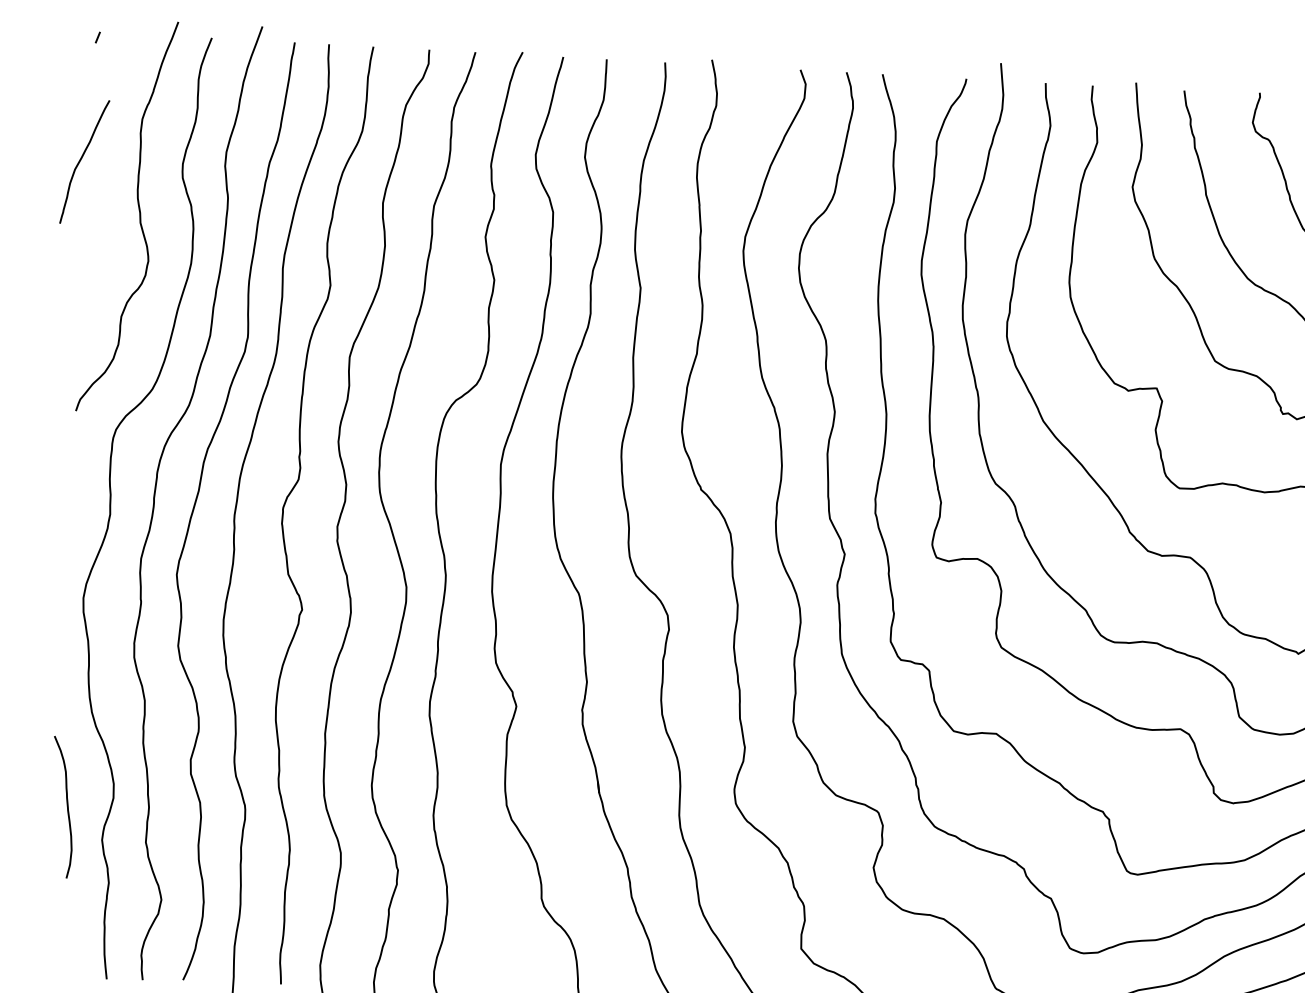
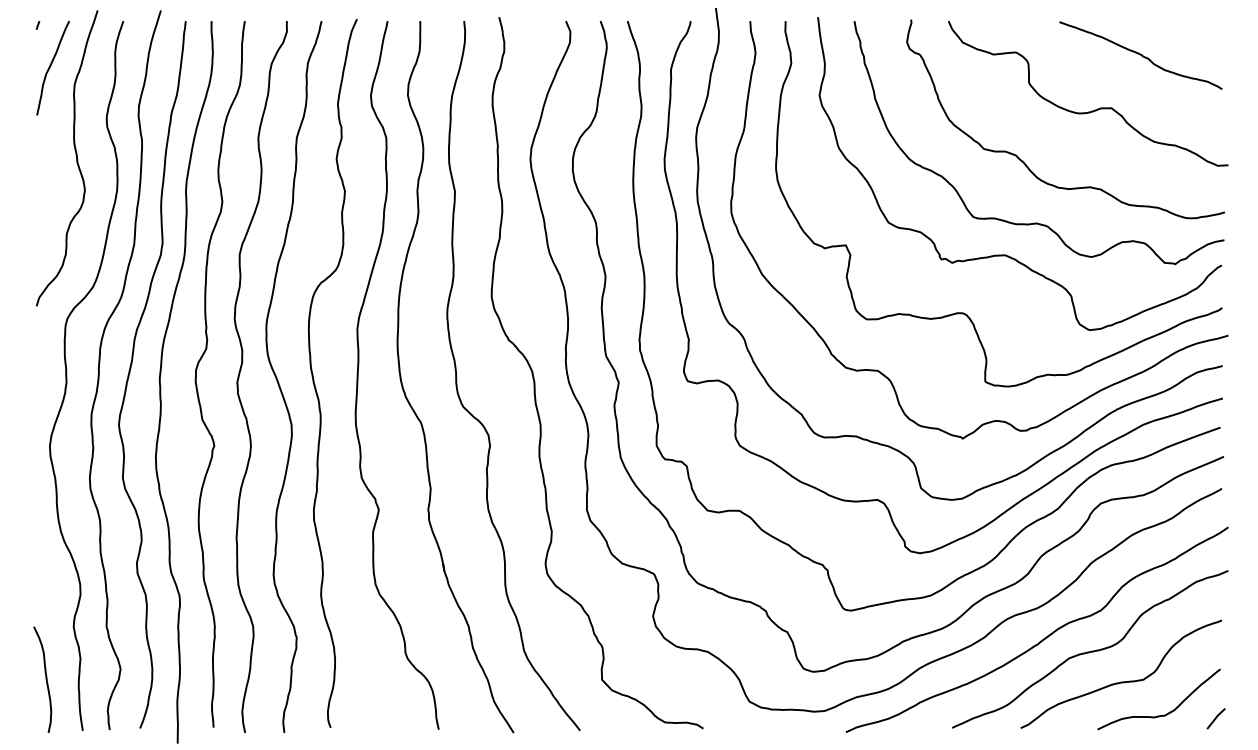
curve: (82, 159) -> (51, 66), moved
curve: (66, 807) -> (45, 679), moved

